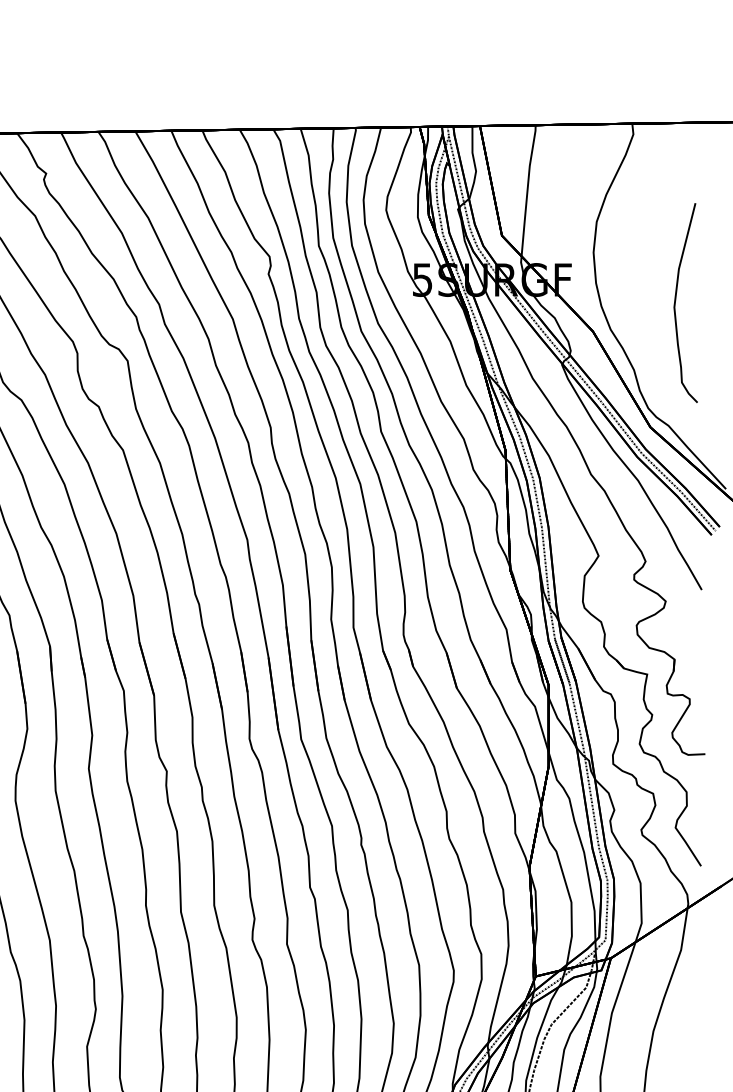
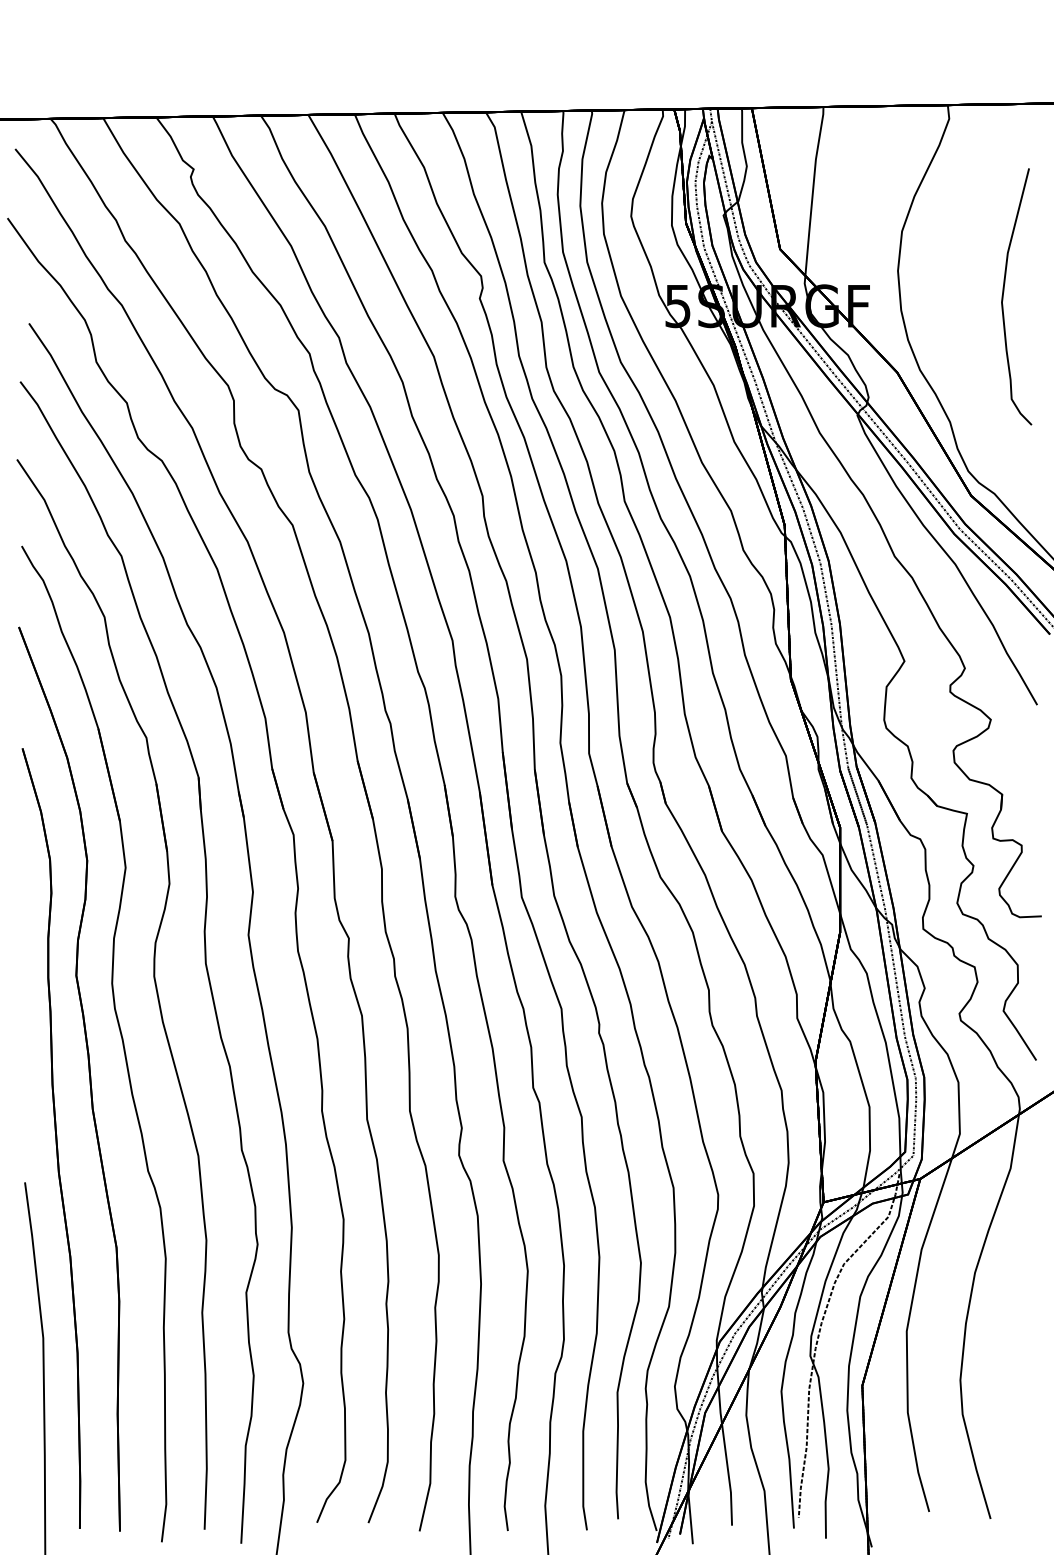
curve: (676, 299) -> (1004, 292), moved

